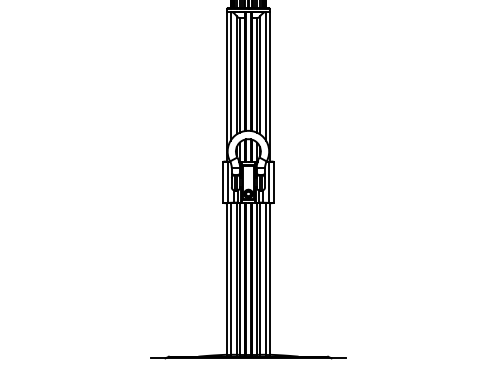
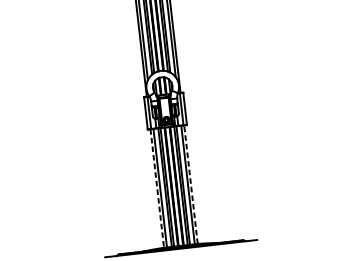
line: (226, 278) -> (156, 188), solid -> dashed
line: (270, 278) -> (191, 184), solid -> dashed

